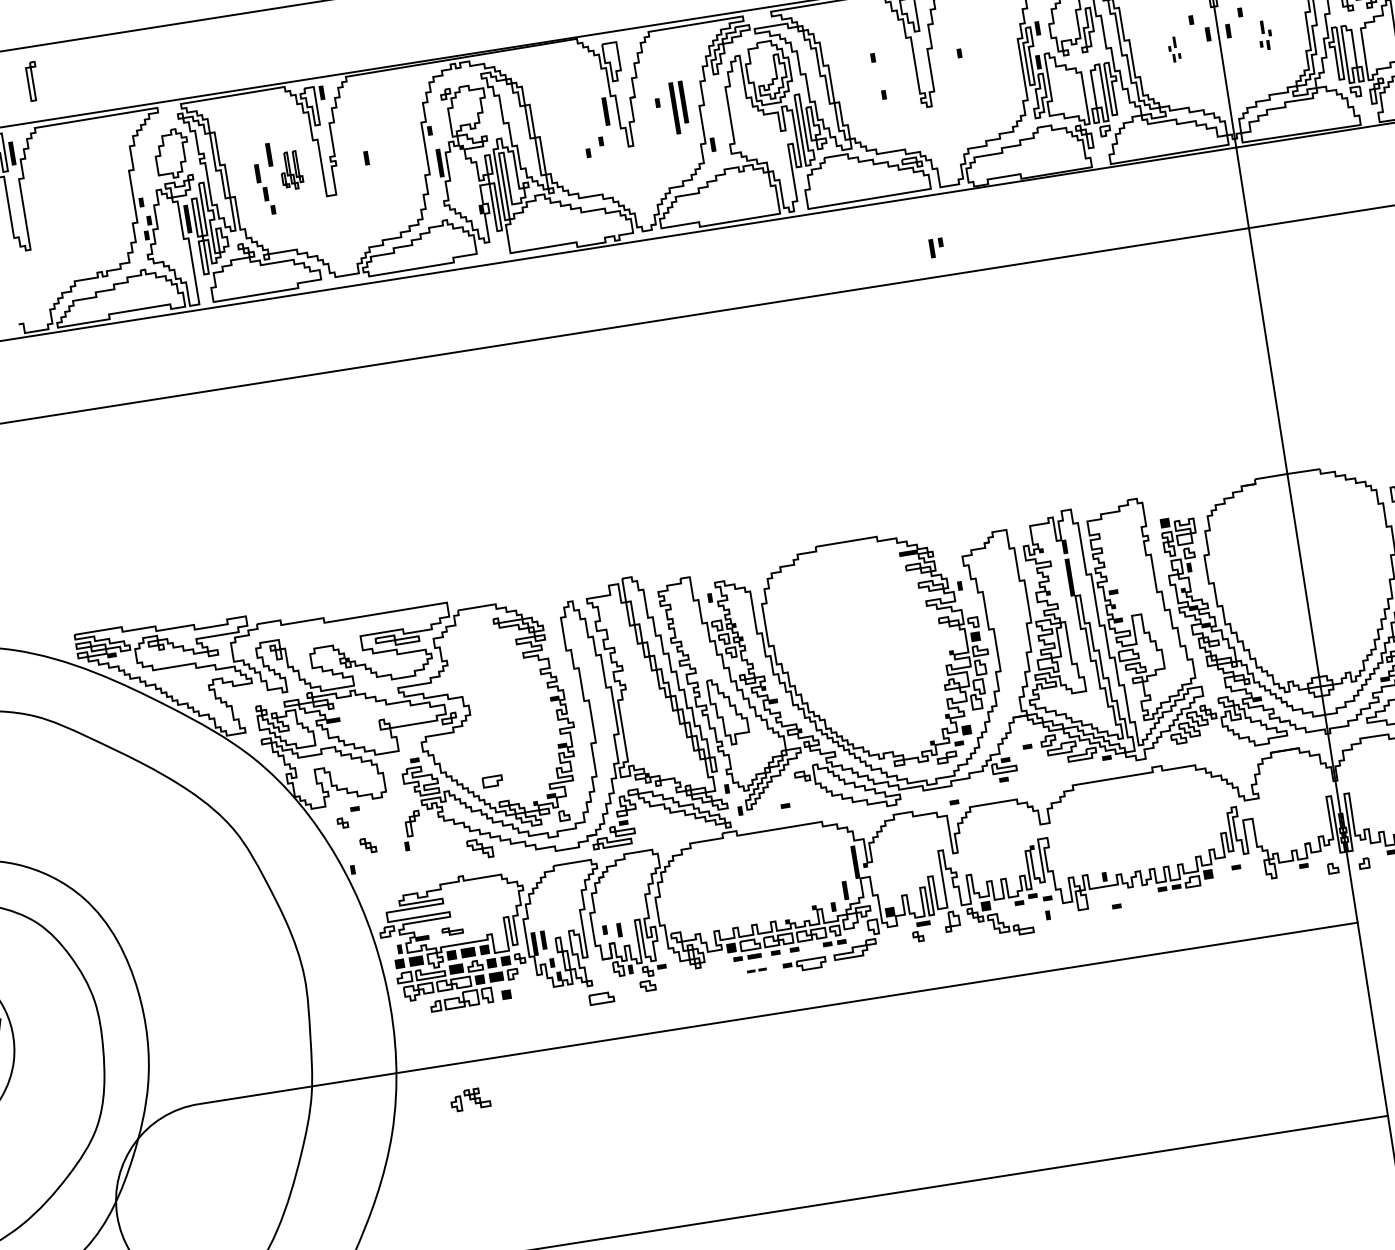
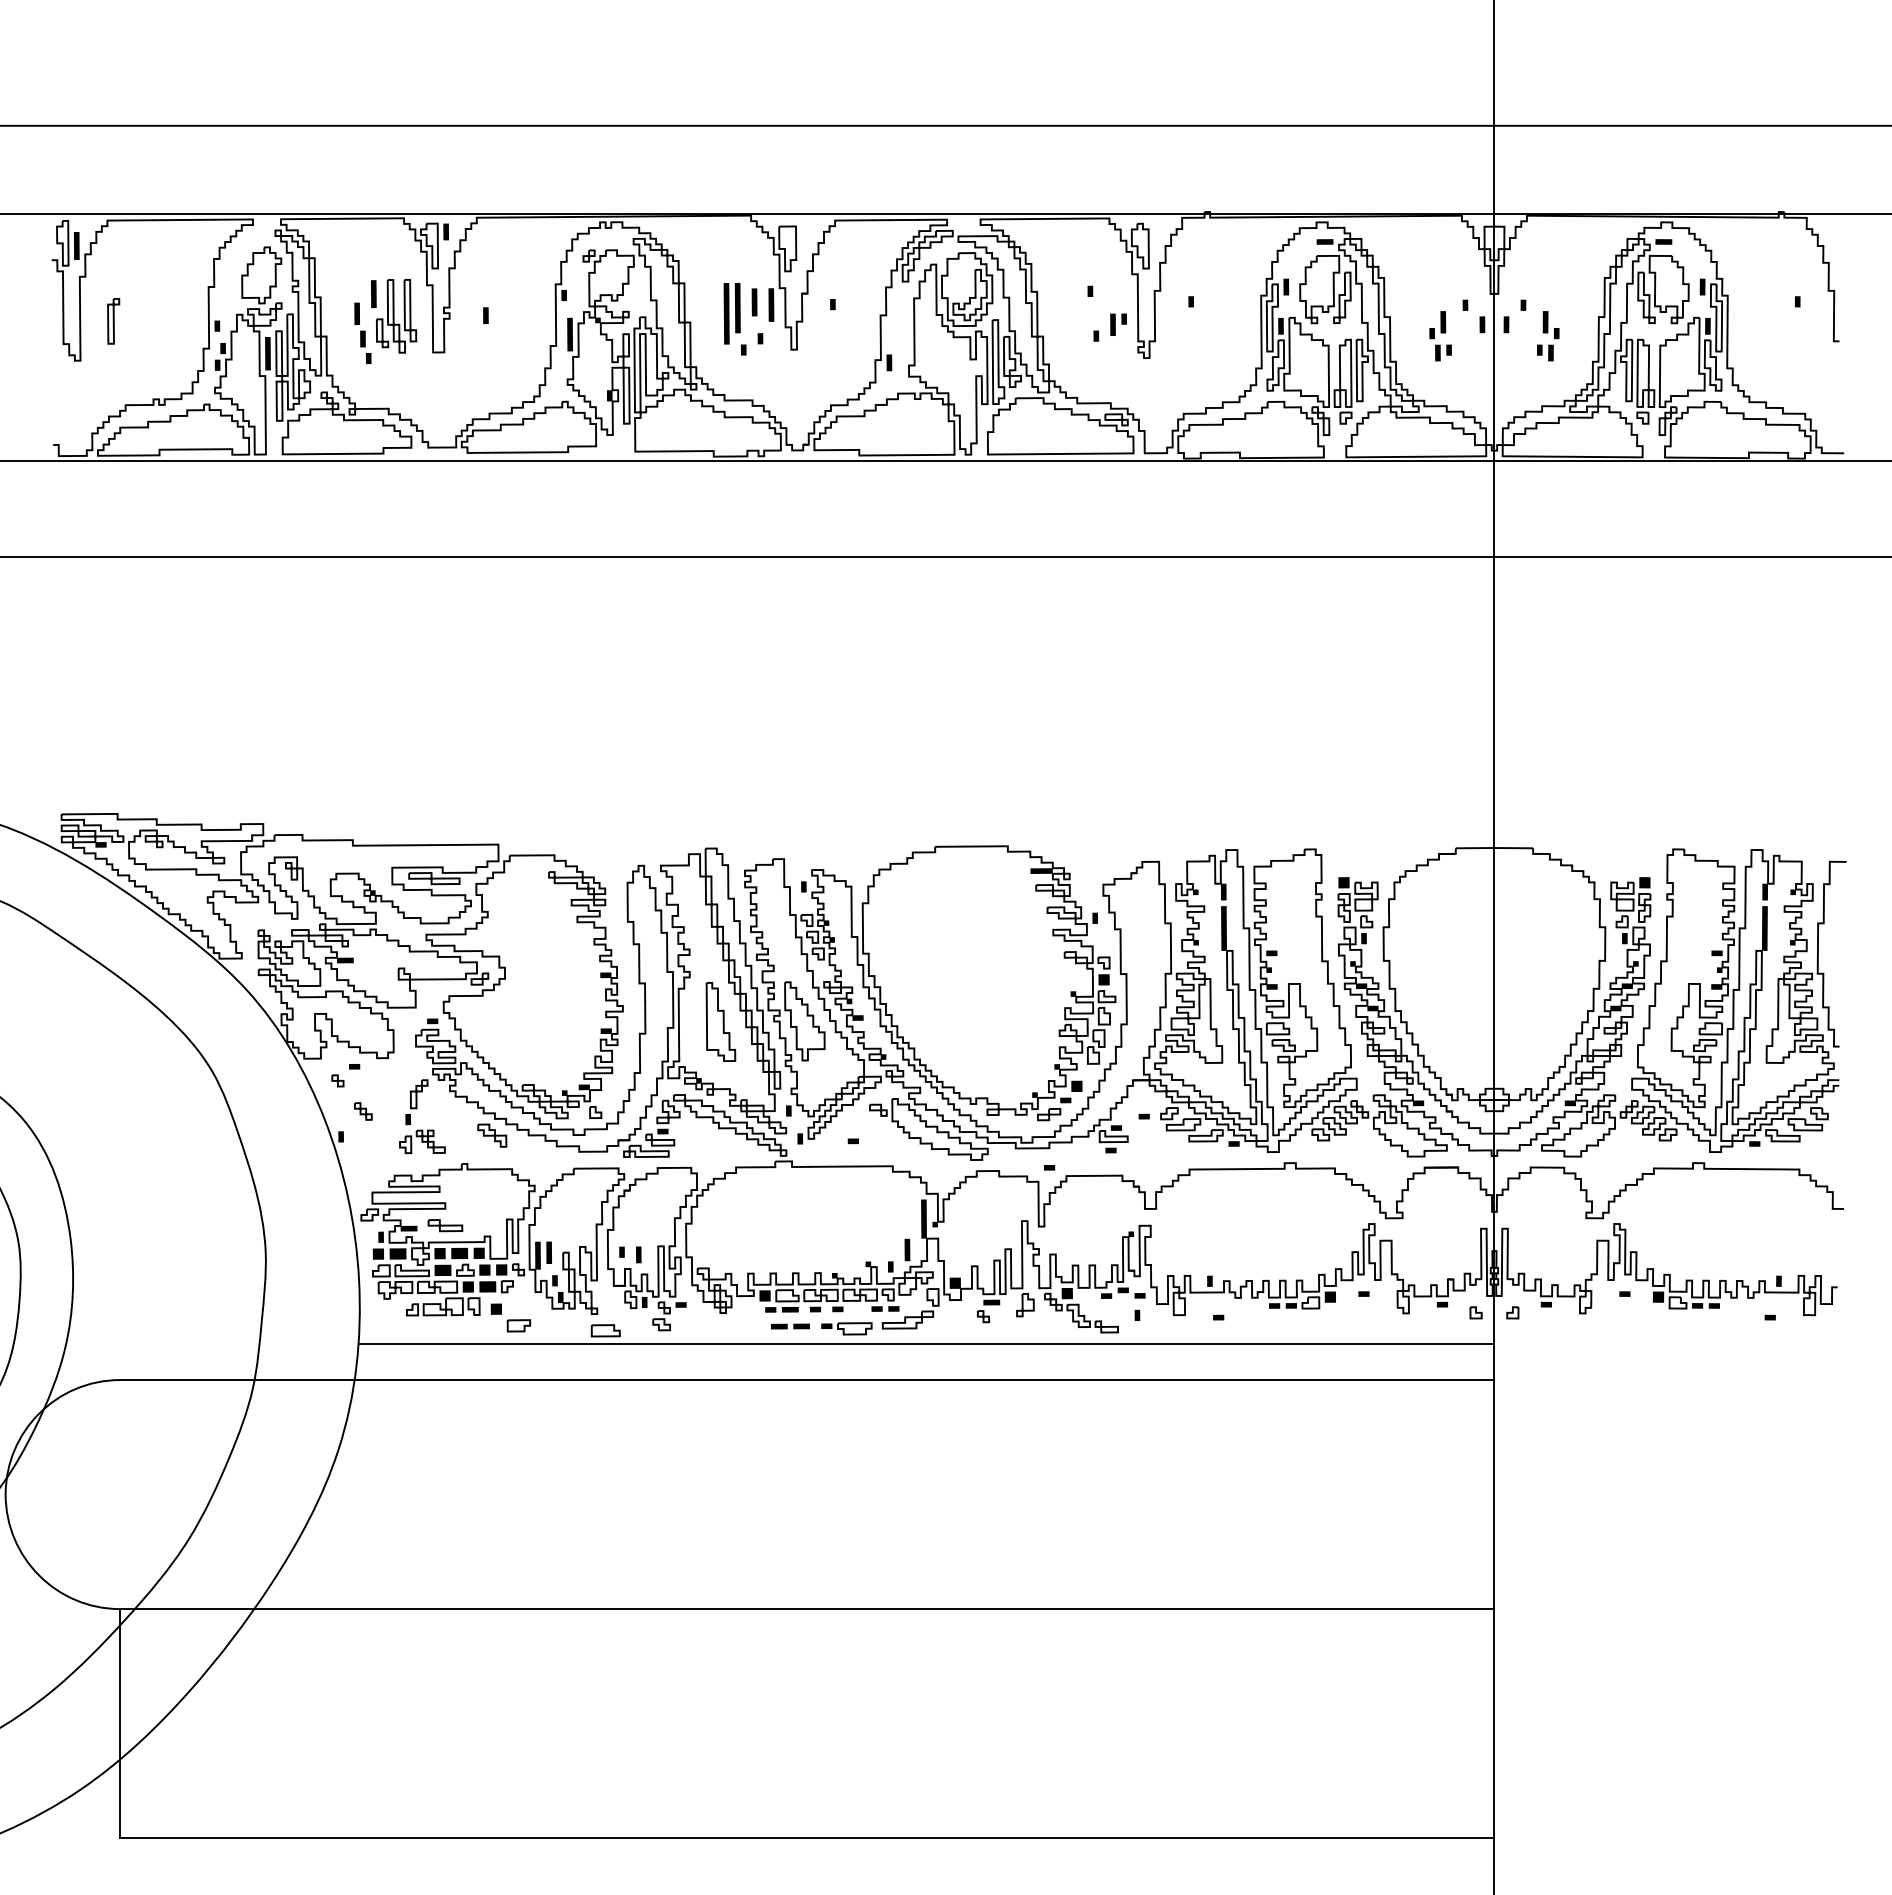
part: (1265, 35) -> (1548, 336), size x1.43
part: (1174, 49) -> (1440, 336), size x1.67
part: (32, 81) -> (113, 321), moved
part: (678, 107) -> (731, 313), moved
part: (591, 111) -> (754, 302), added
part: (291, 170) -> (396, 316), size x1.67
part: (936, 247) -> (1118, 324), moved
part: (657, 722) -> (720, 1021), added
part: (492, 781) -> (518, 1325), moved
part: (452, 930) -> (445, 1225), size x1.43
line: (874, 967) -> (926, 1344), added
part: (756, 970) -> (790, 1326), size x1.67
part: (470, 1099) -> (422, 1141), moved

